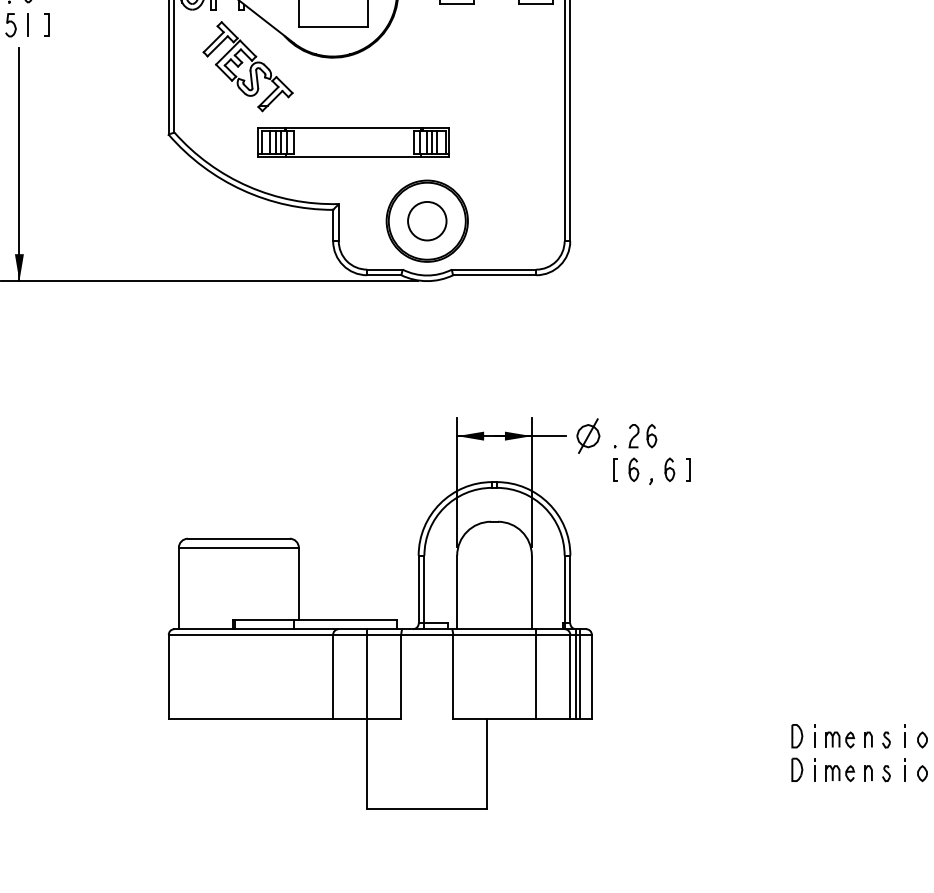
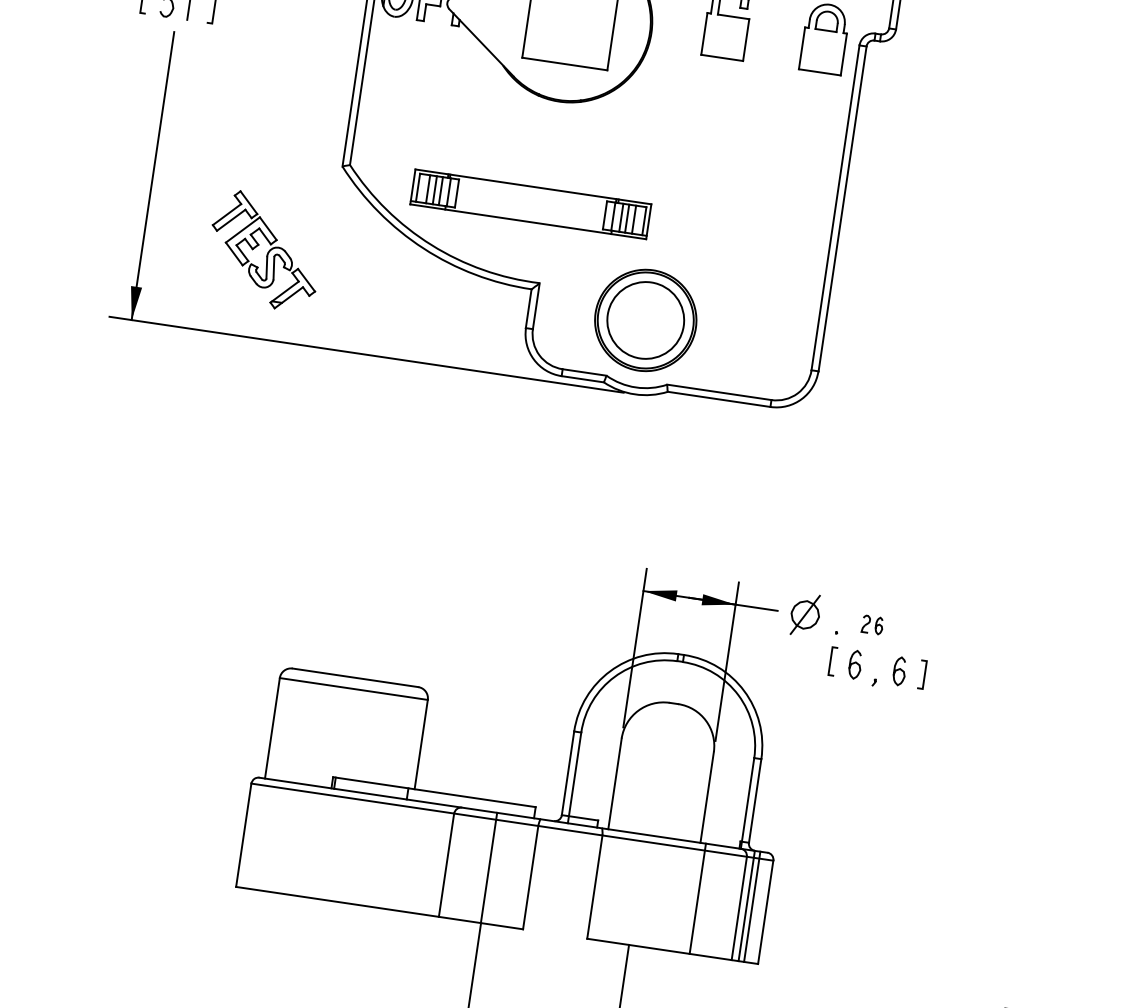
part: (247, 66) -> (264, 250), moved
part: (353, 142) -> (530, 204), moved
circle: (427, 220) -> (646, 319), size x1.6
part: (642, 436) -> (872, 625), size x0.6

